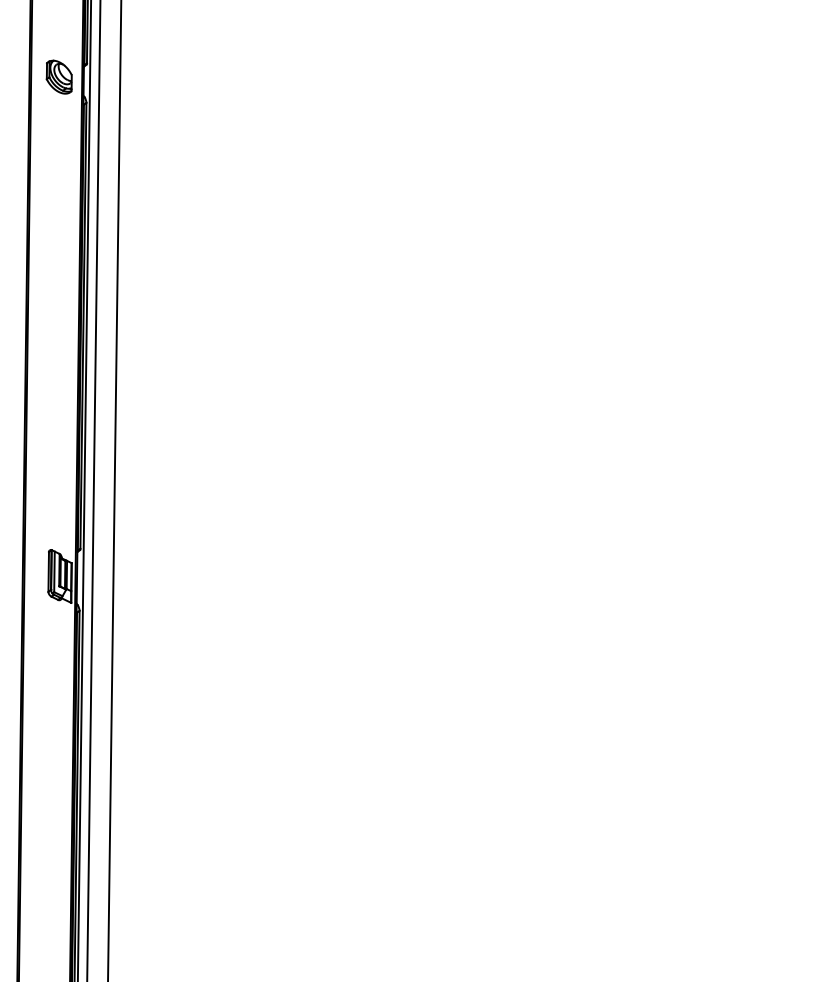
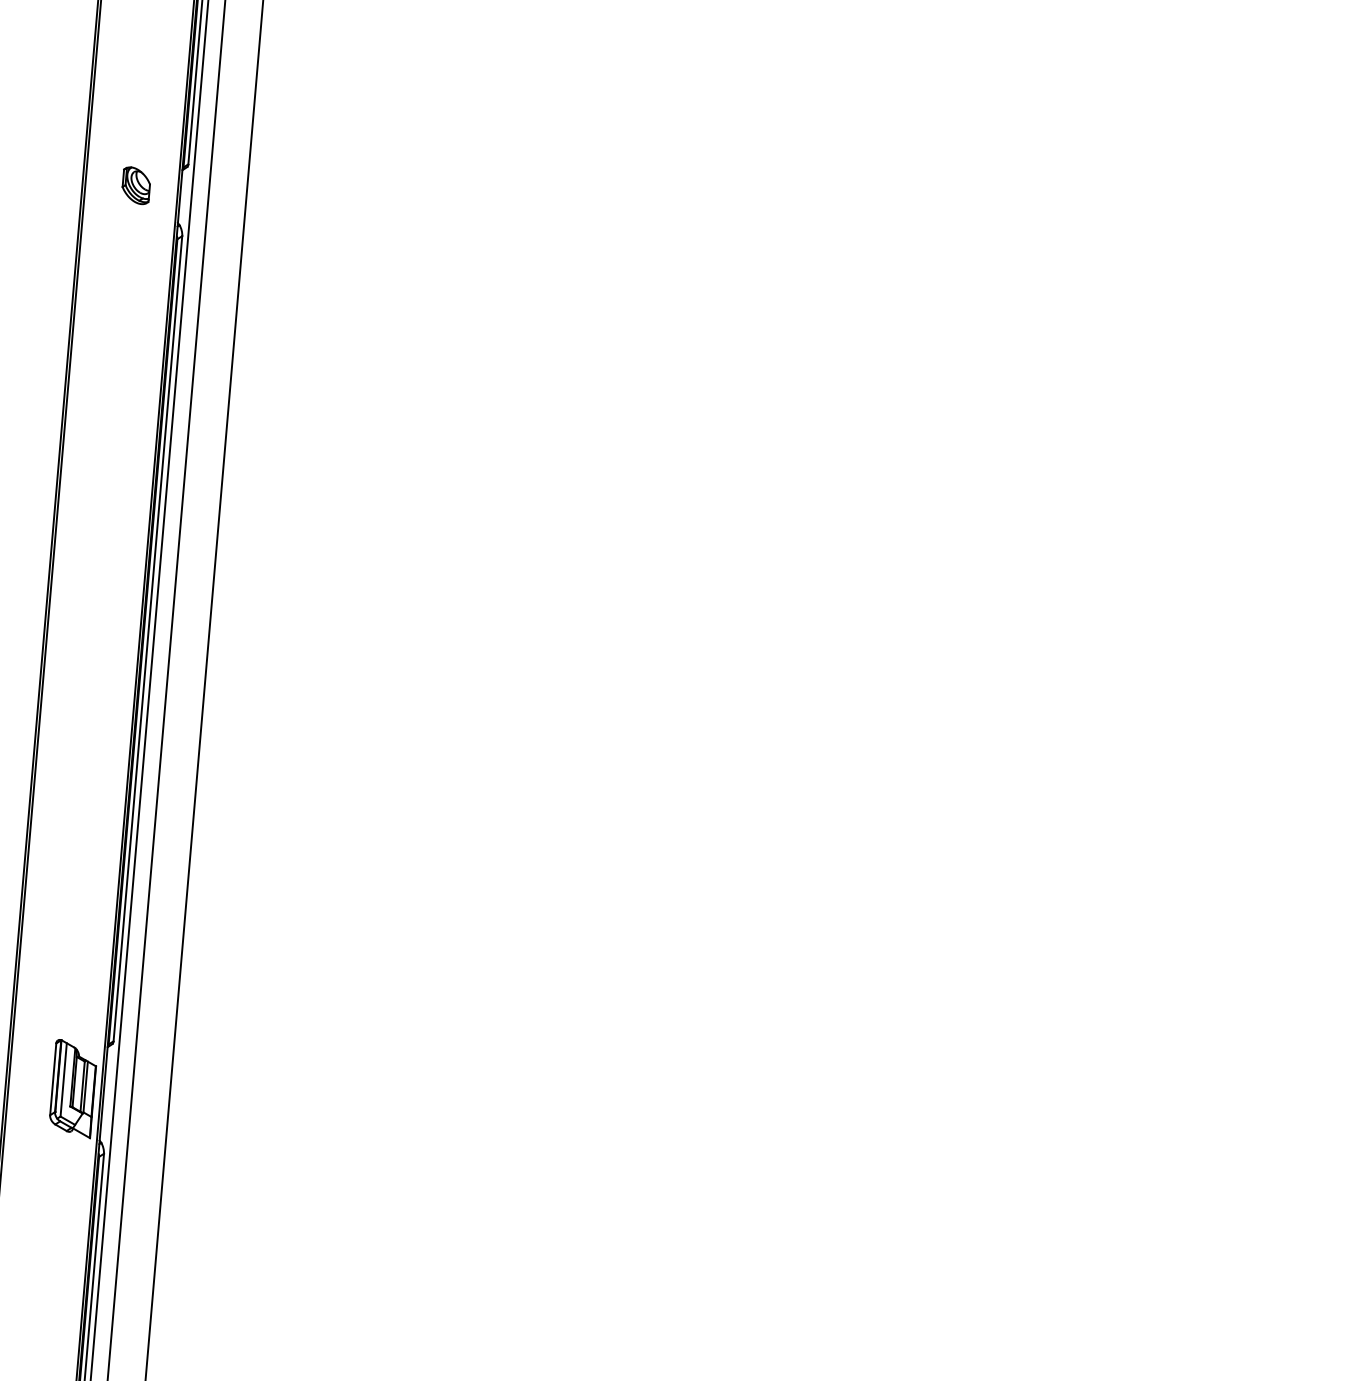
part: (58, 76) -> (135, 184), size x0.6

